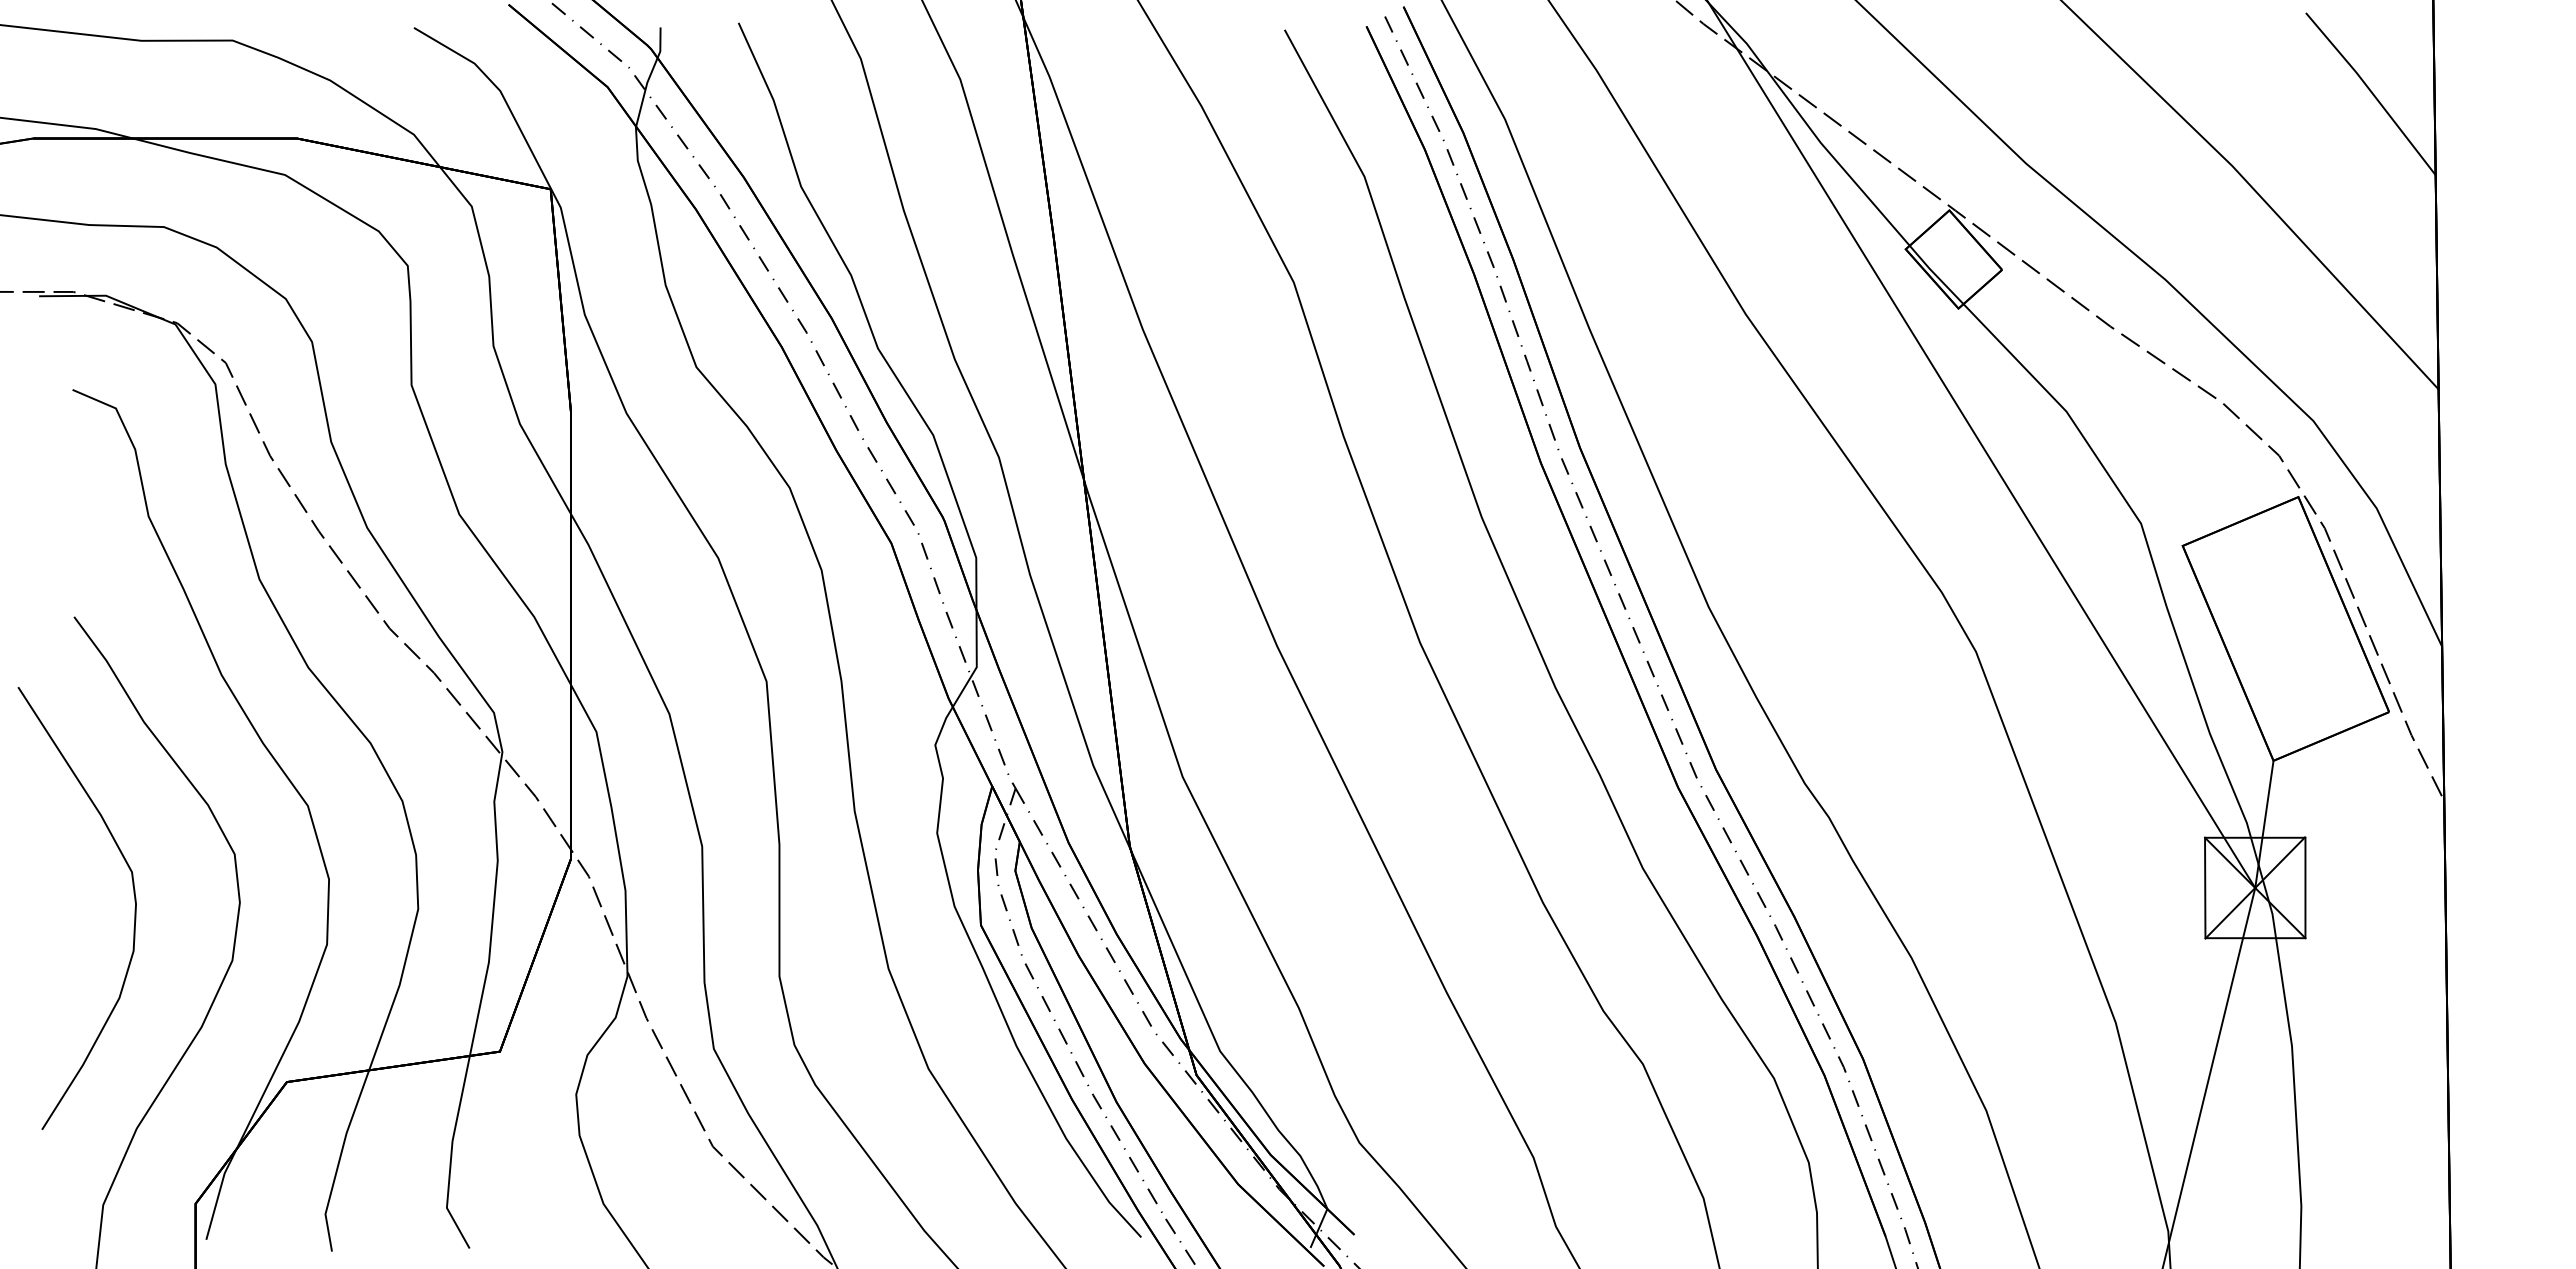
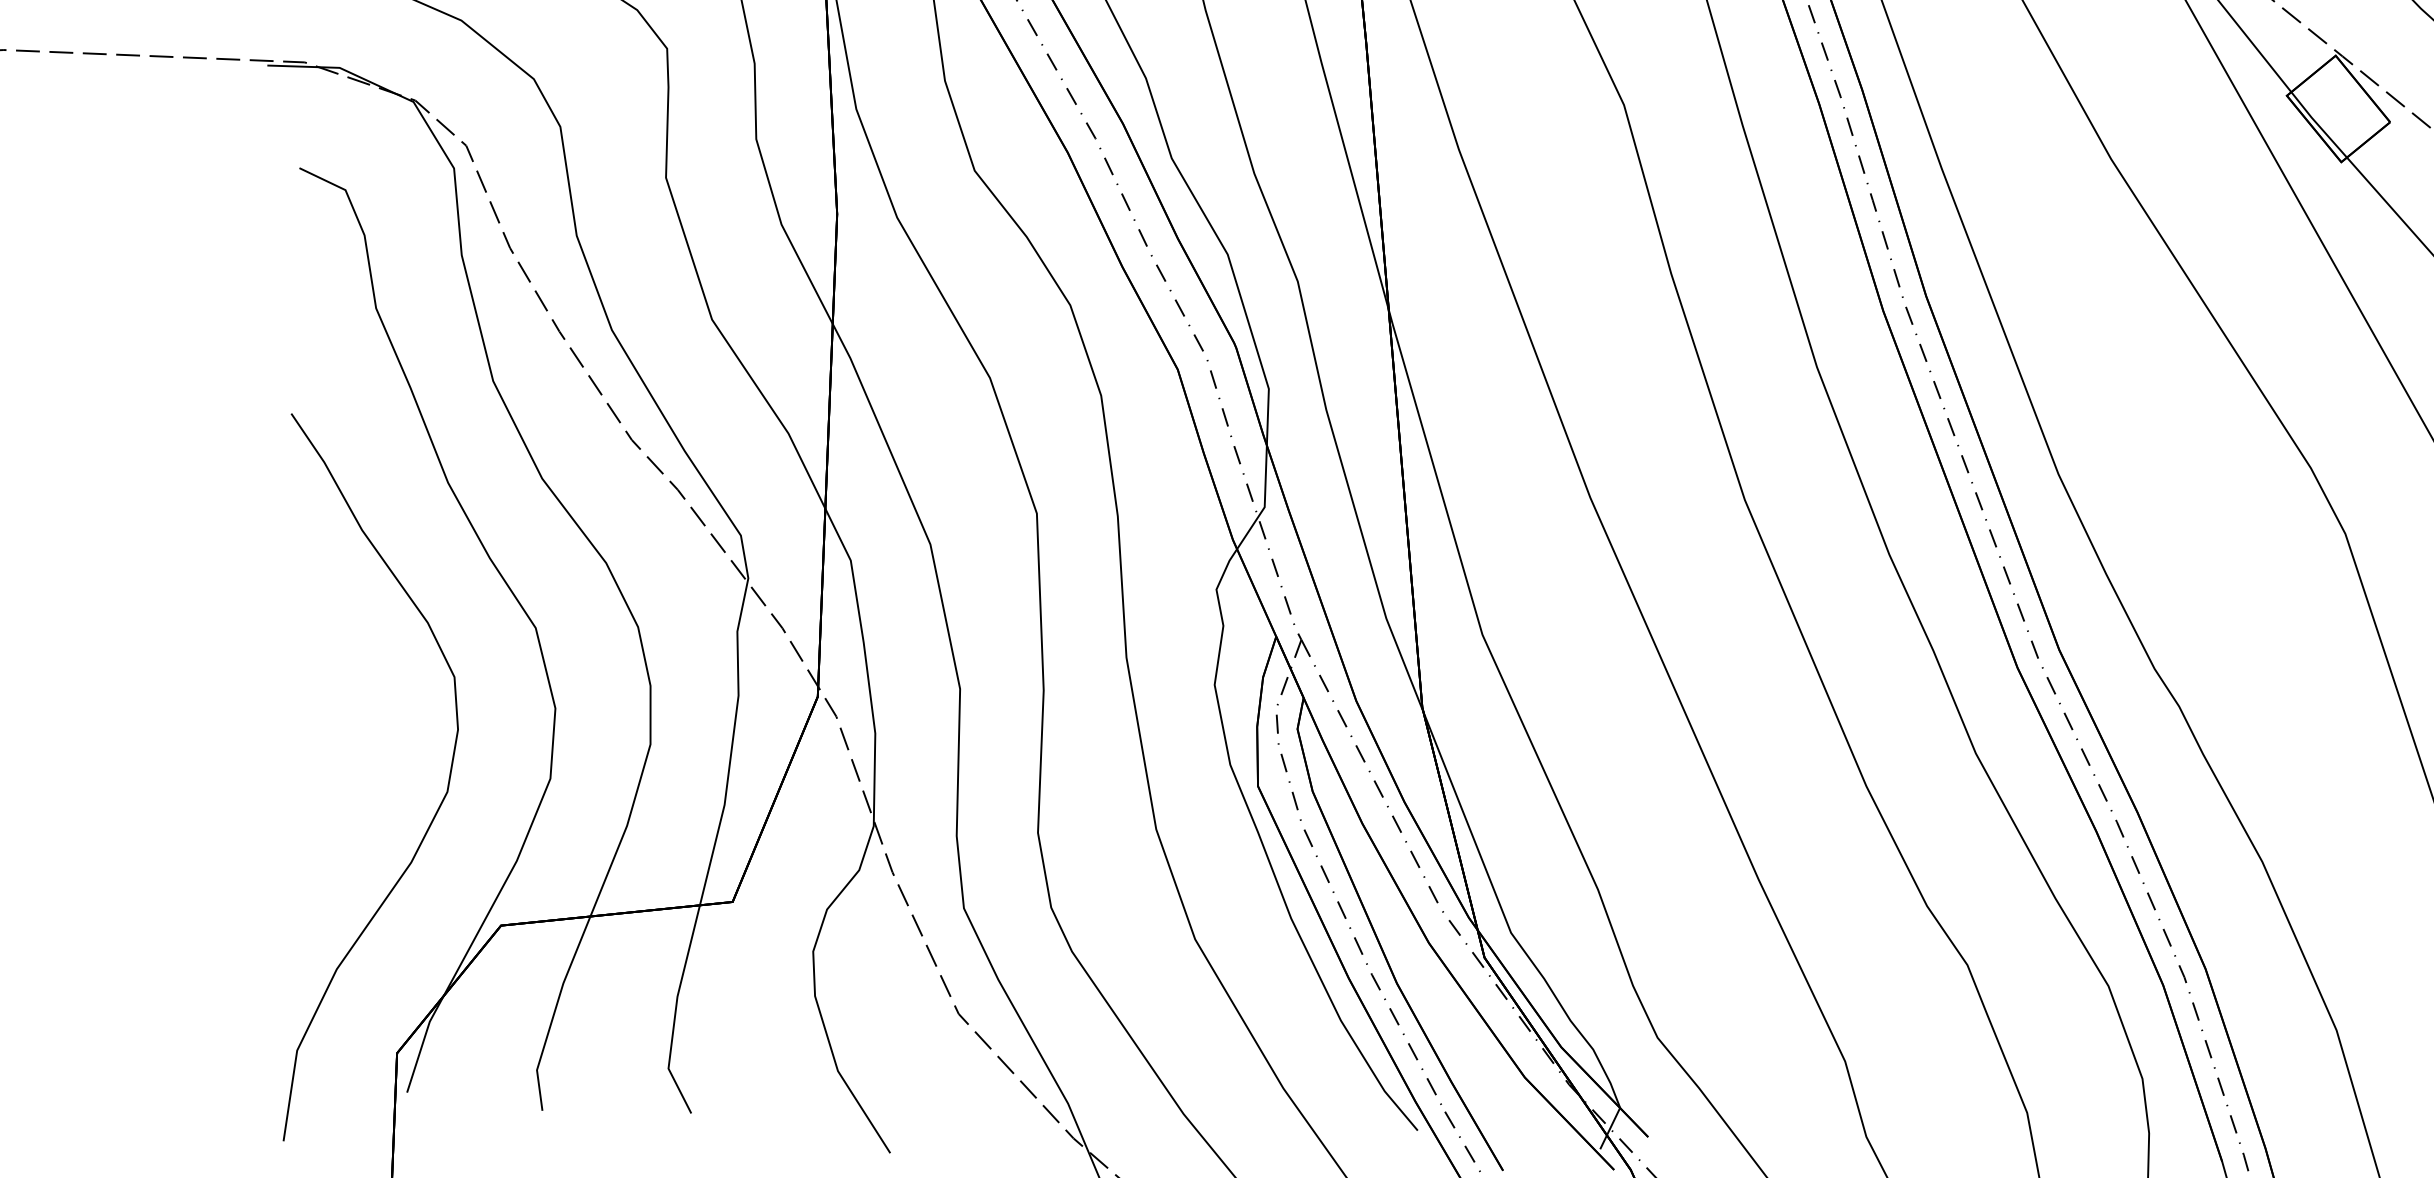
curve: (134, 908) -> (343, 731), removed

